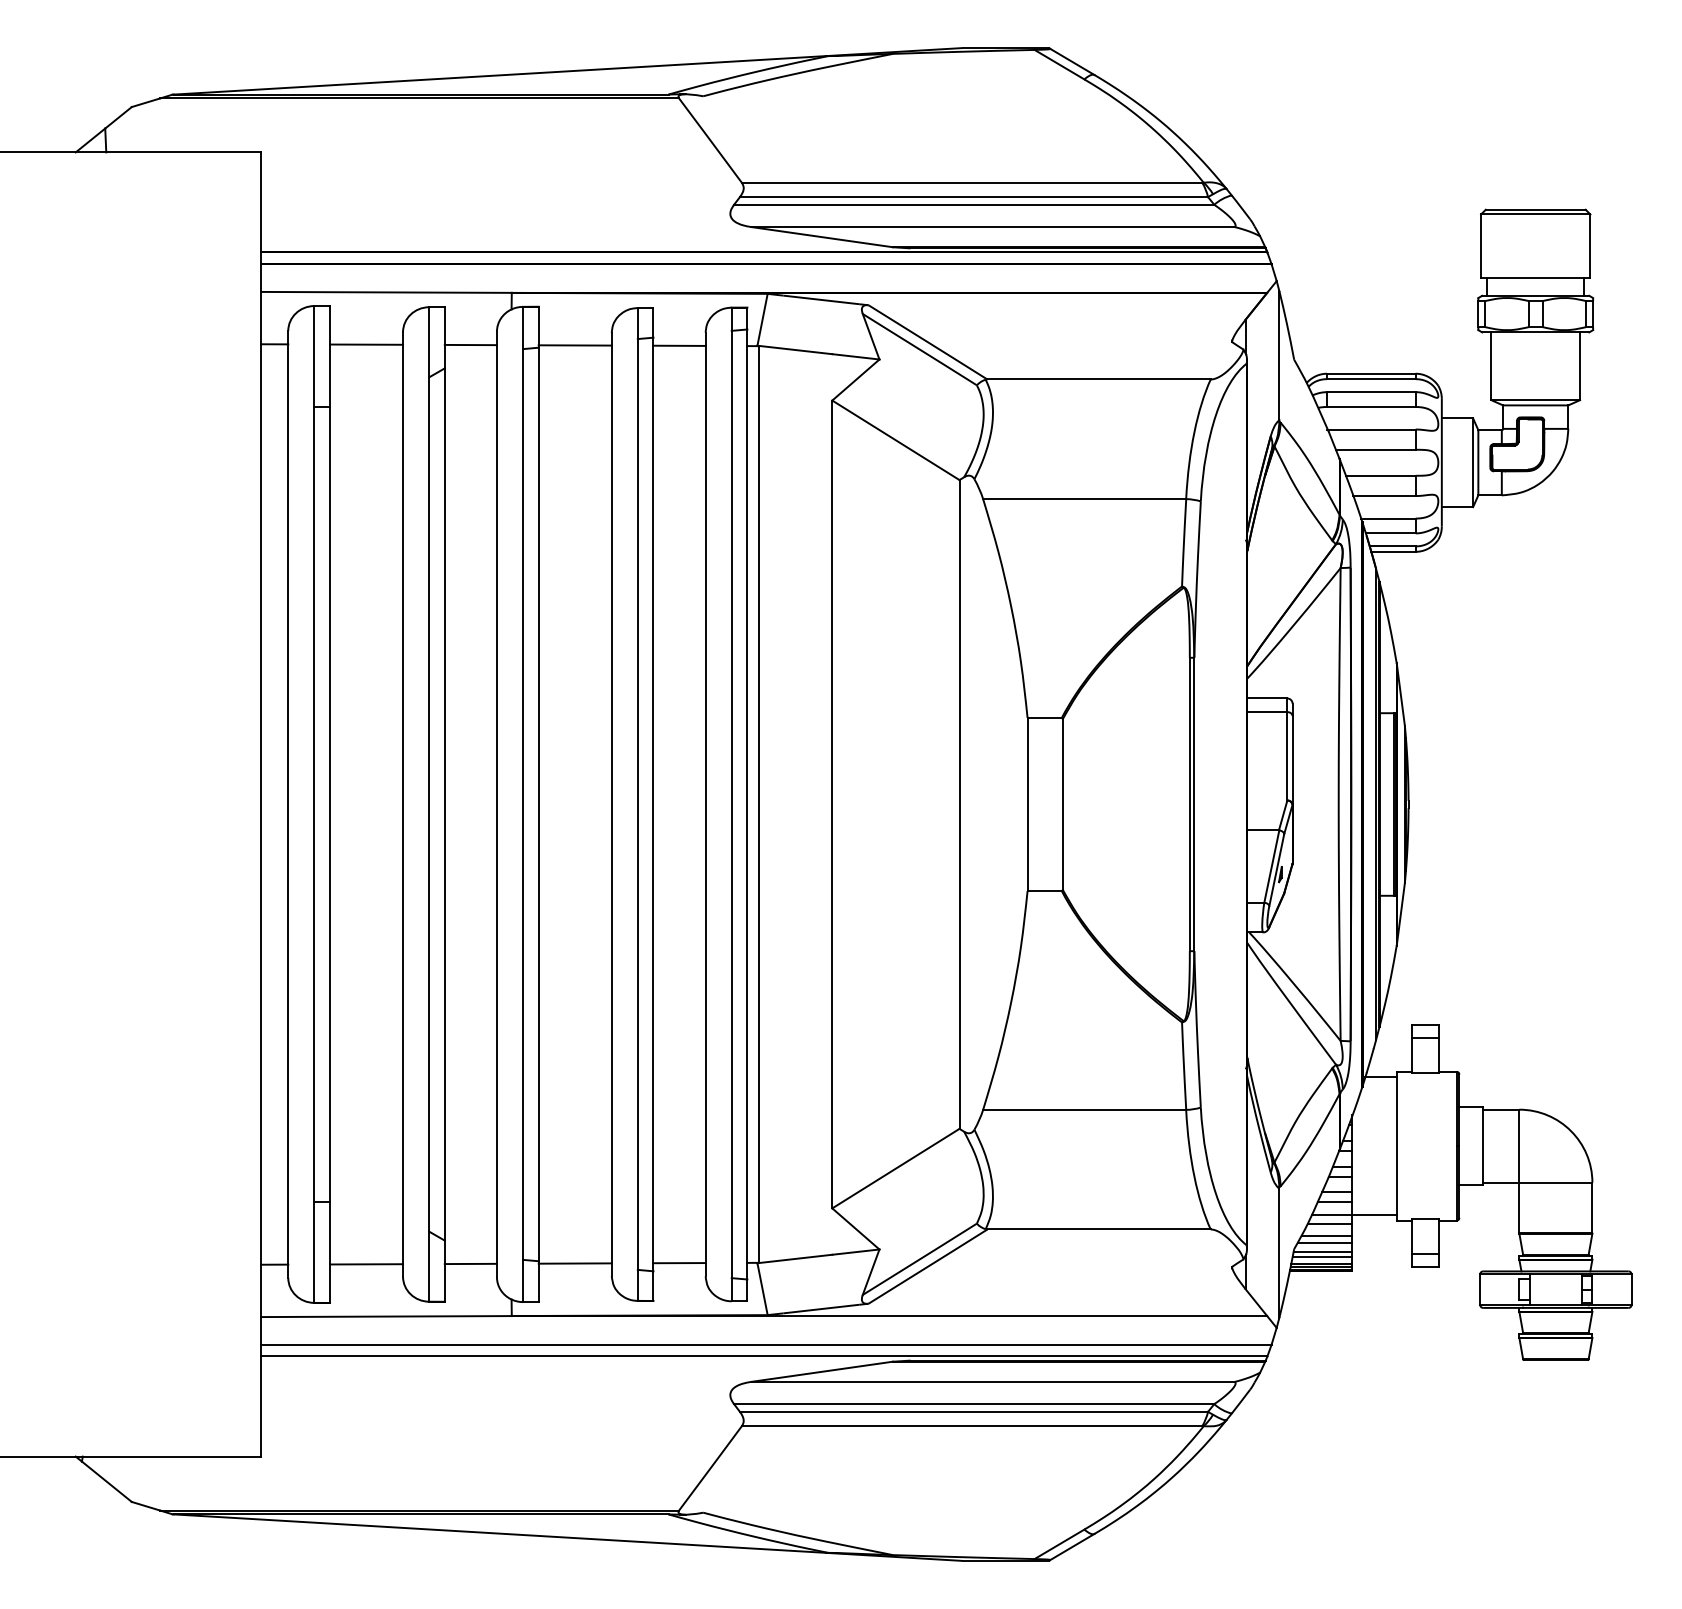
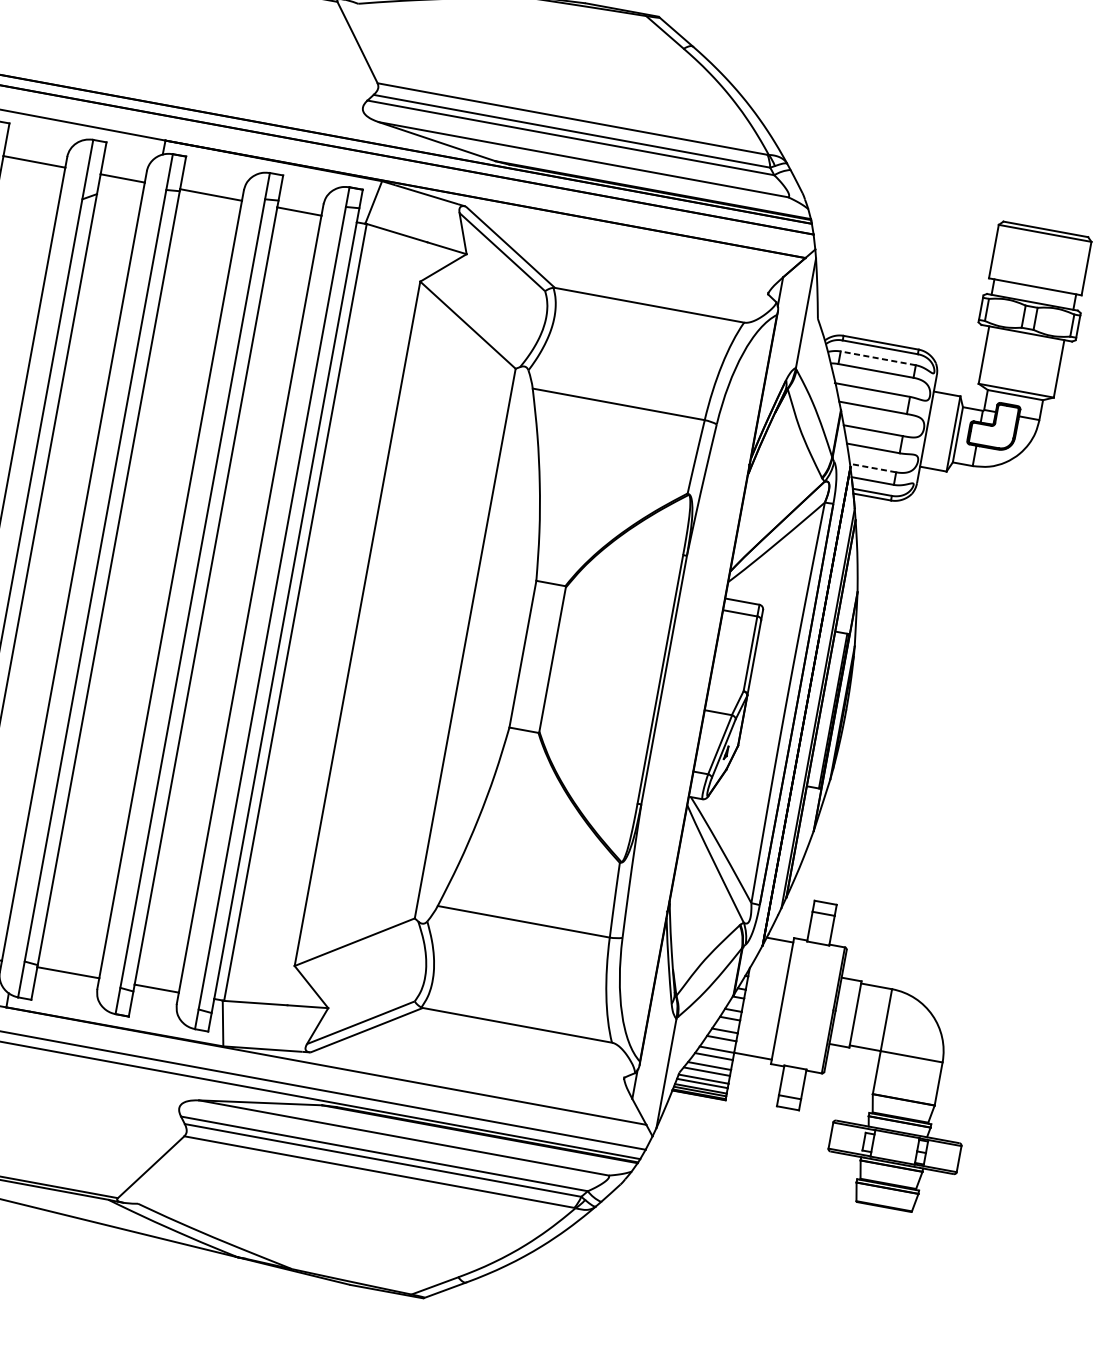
line: (1370, 392) -> (877, 358), solid -> dashed
line: (1387, 518) -> (872, 467), solid -> dashed

